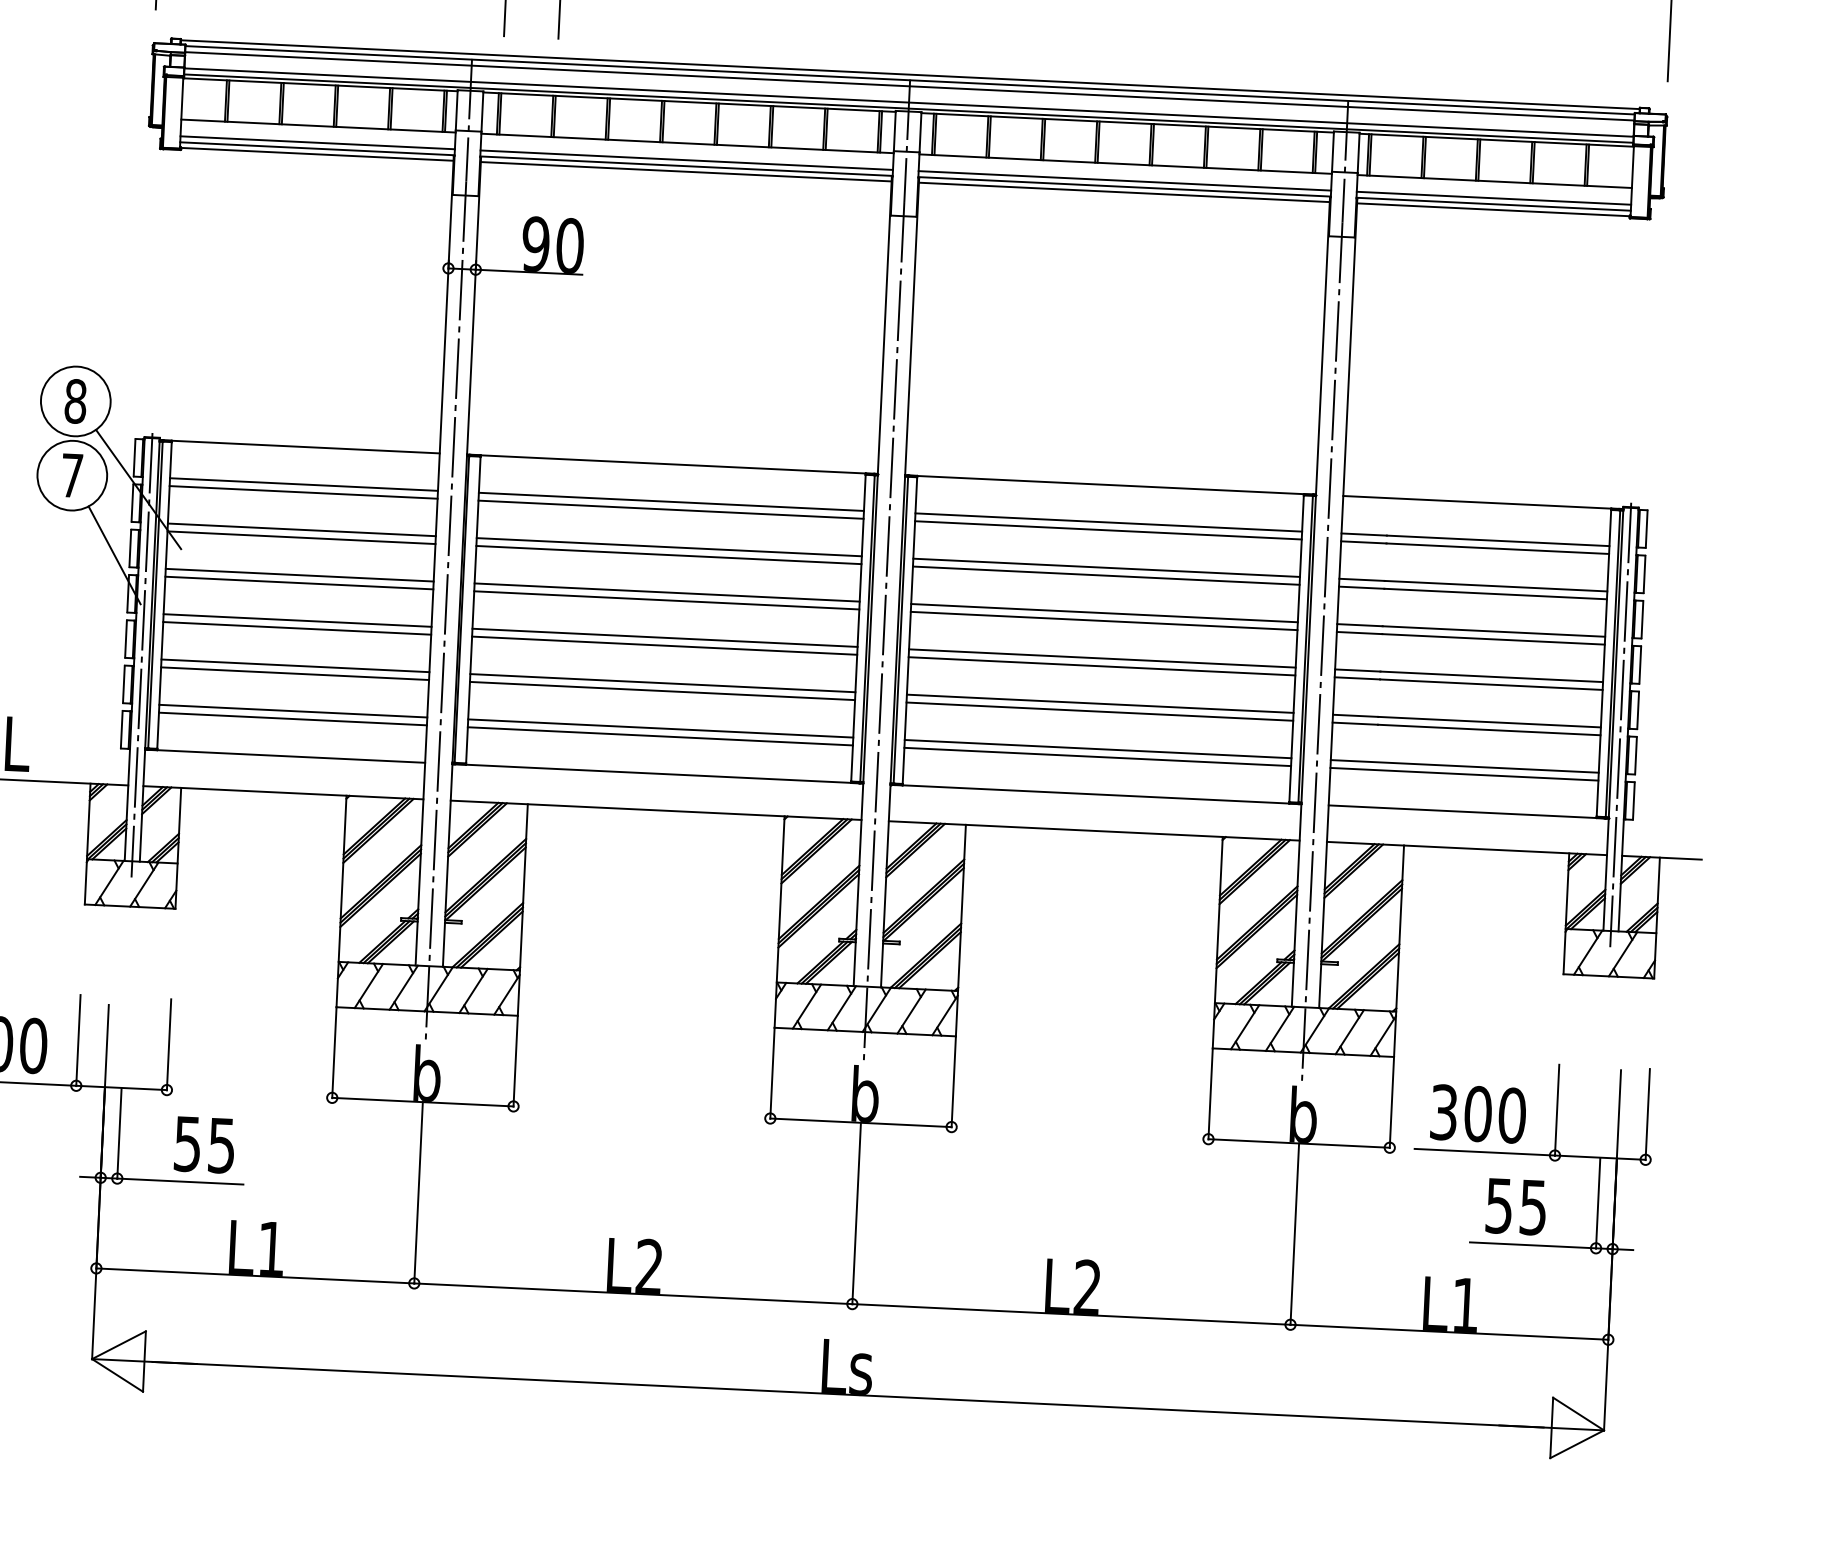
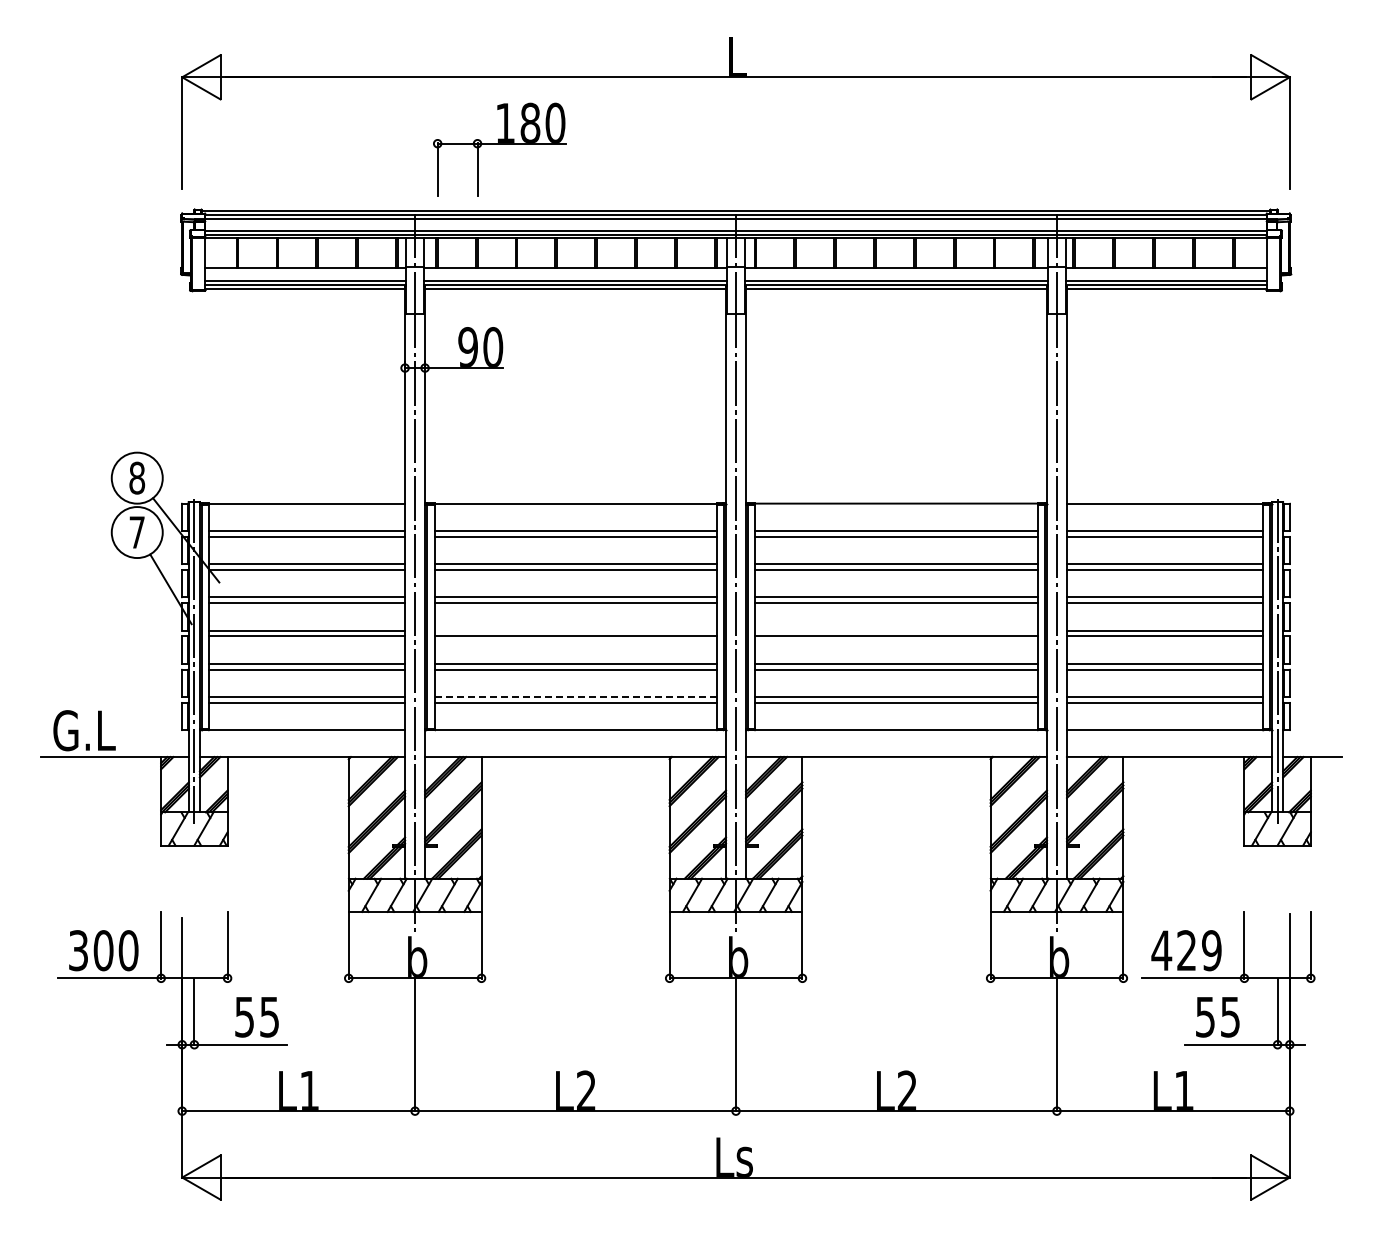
line: (665, 637) -> (576, 630), removed
line: (1102, 658) -> (896, 630), removed
line: (661, 729) -> (576, 697), solid -> dashed
text: (1477, 1113) -> (1186, 950), 300 -> 429

